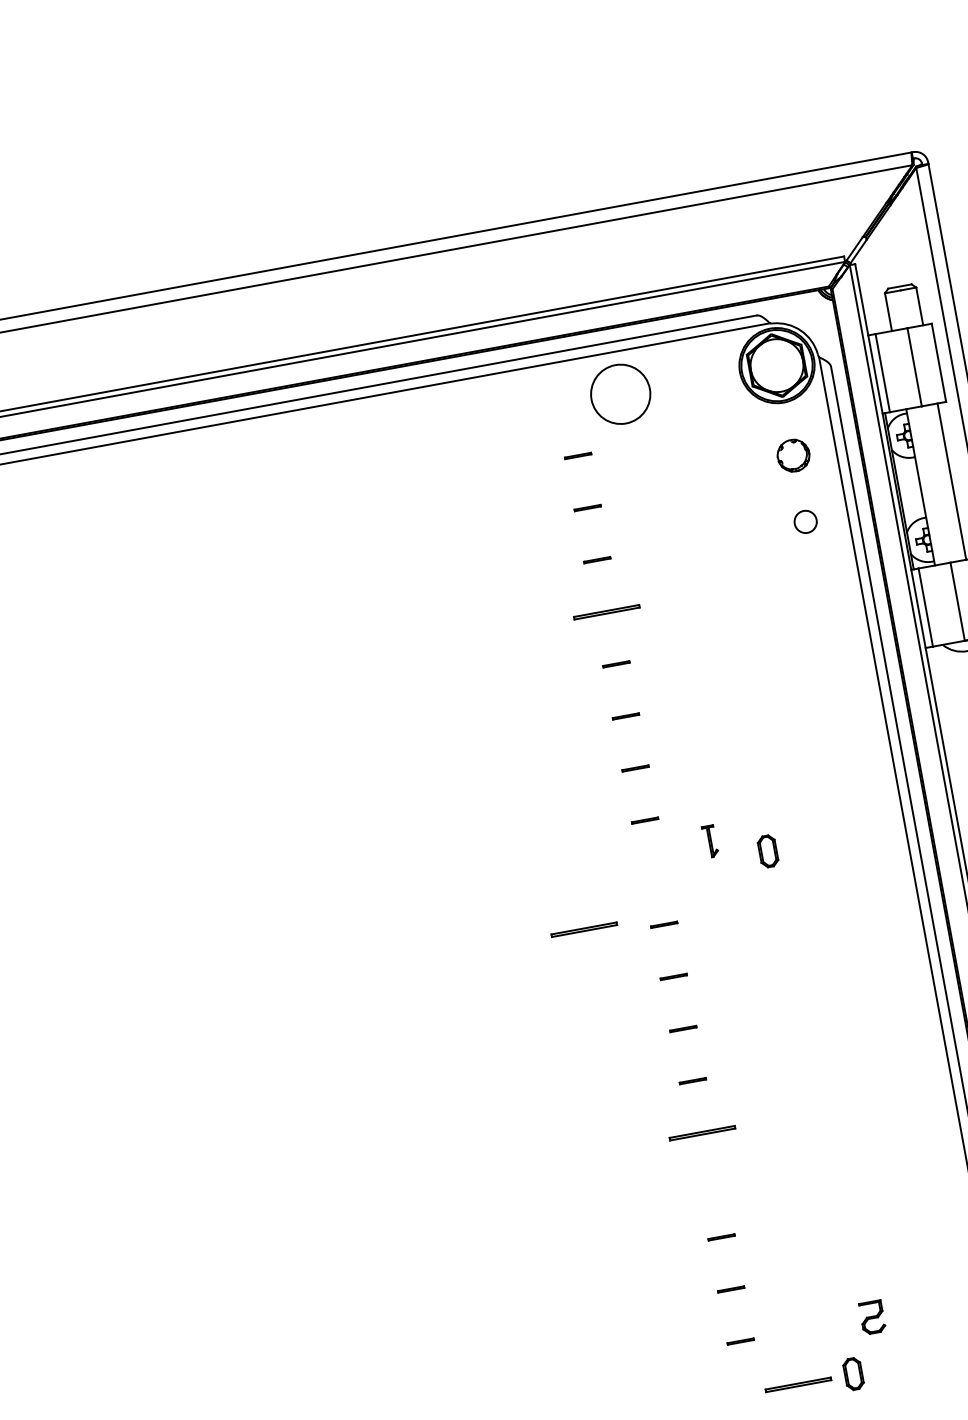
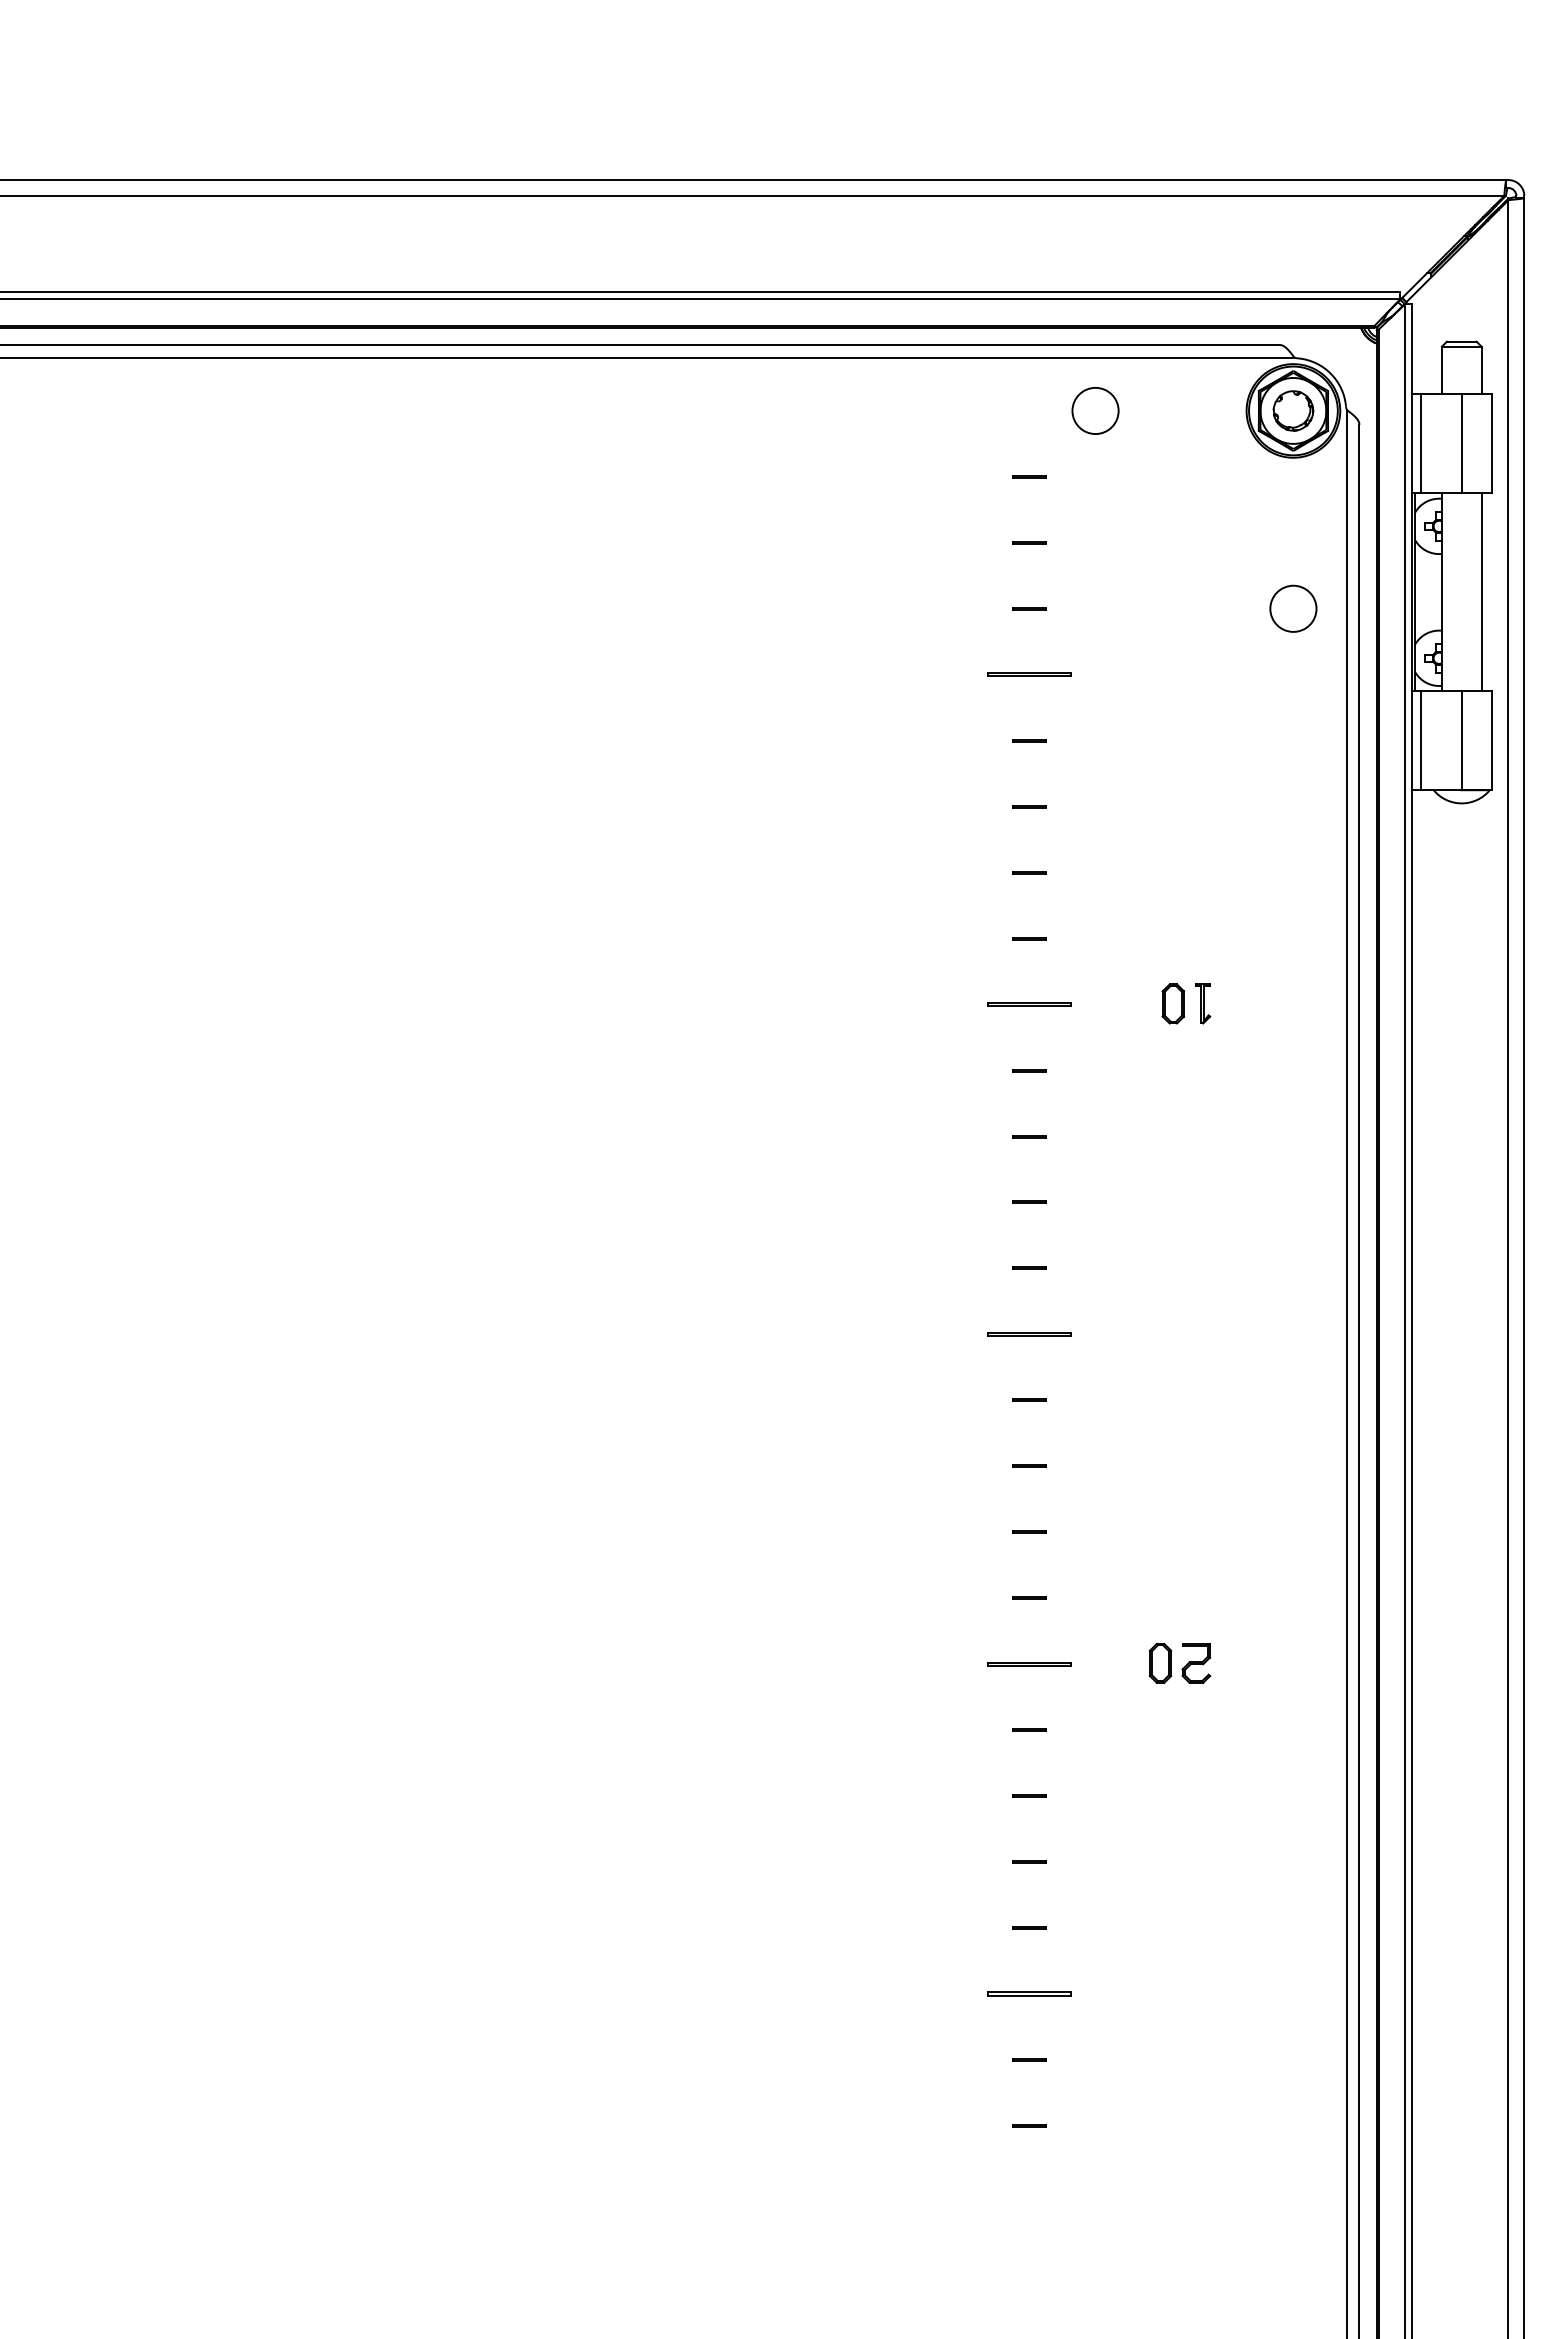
circle: (620, 393) -> (1095, 410), size x0.62
part: (793, 455) -> (1293, 410), moved
circle: (805, 521) -> (1293, 608), size x1.67
part: (710, 841) -> (1203, 1003), moved
line: (584, 928) -> (1029, 1003), moved
line: (711, 1184) -> (1029, 1399), added
part: (872, 1317) -> (1196, 1663), moved
line: (798, 1384) -> (1029, 1663), moved

